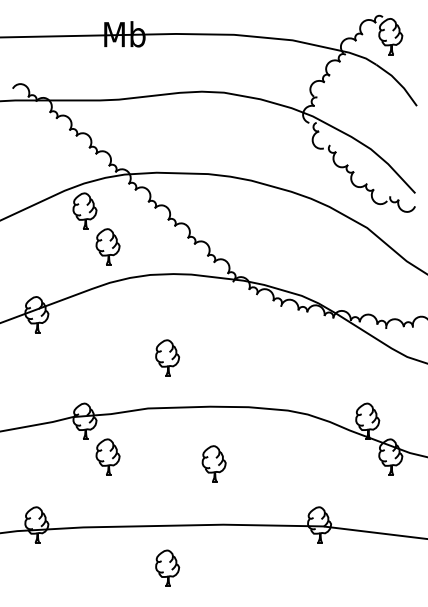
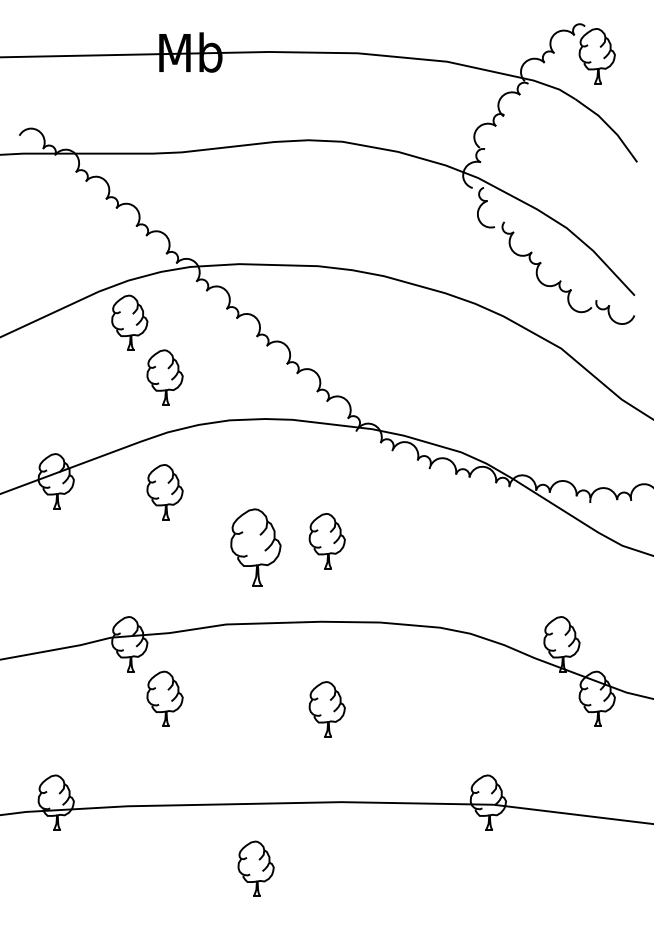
part: (107, 321) -> (164, 491), added
part: (213, 353) -> (326, 540), added
part: (167, 357) -> (255, 546), size x1.4

